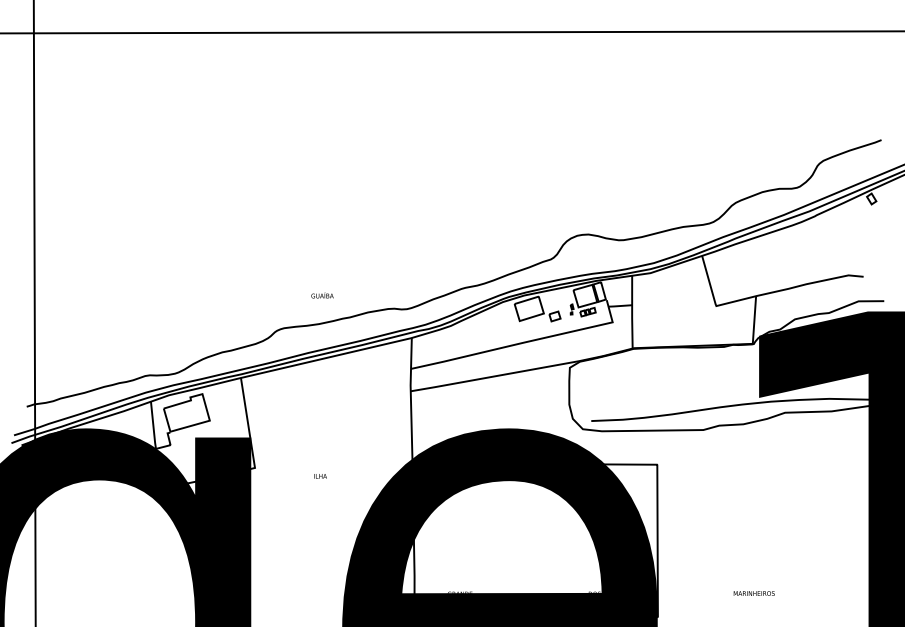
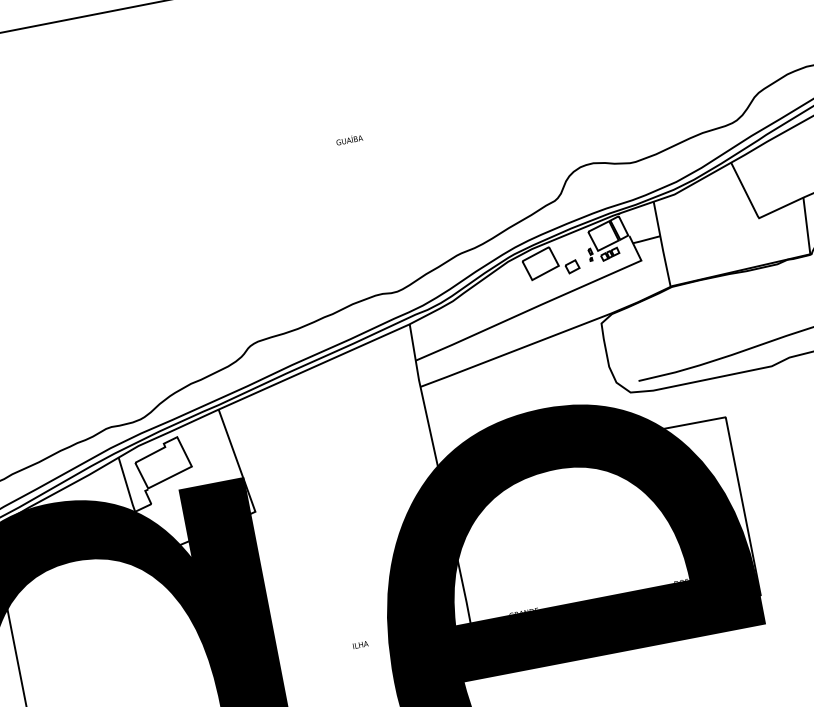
text: (322, 295) -> (349, 139), moved
text: (320, 476) -> (360, 645), moved

